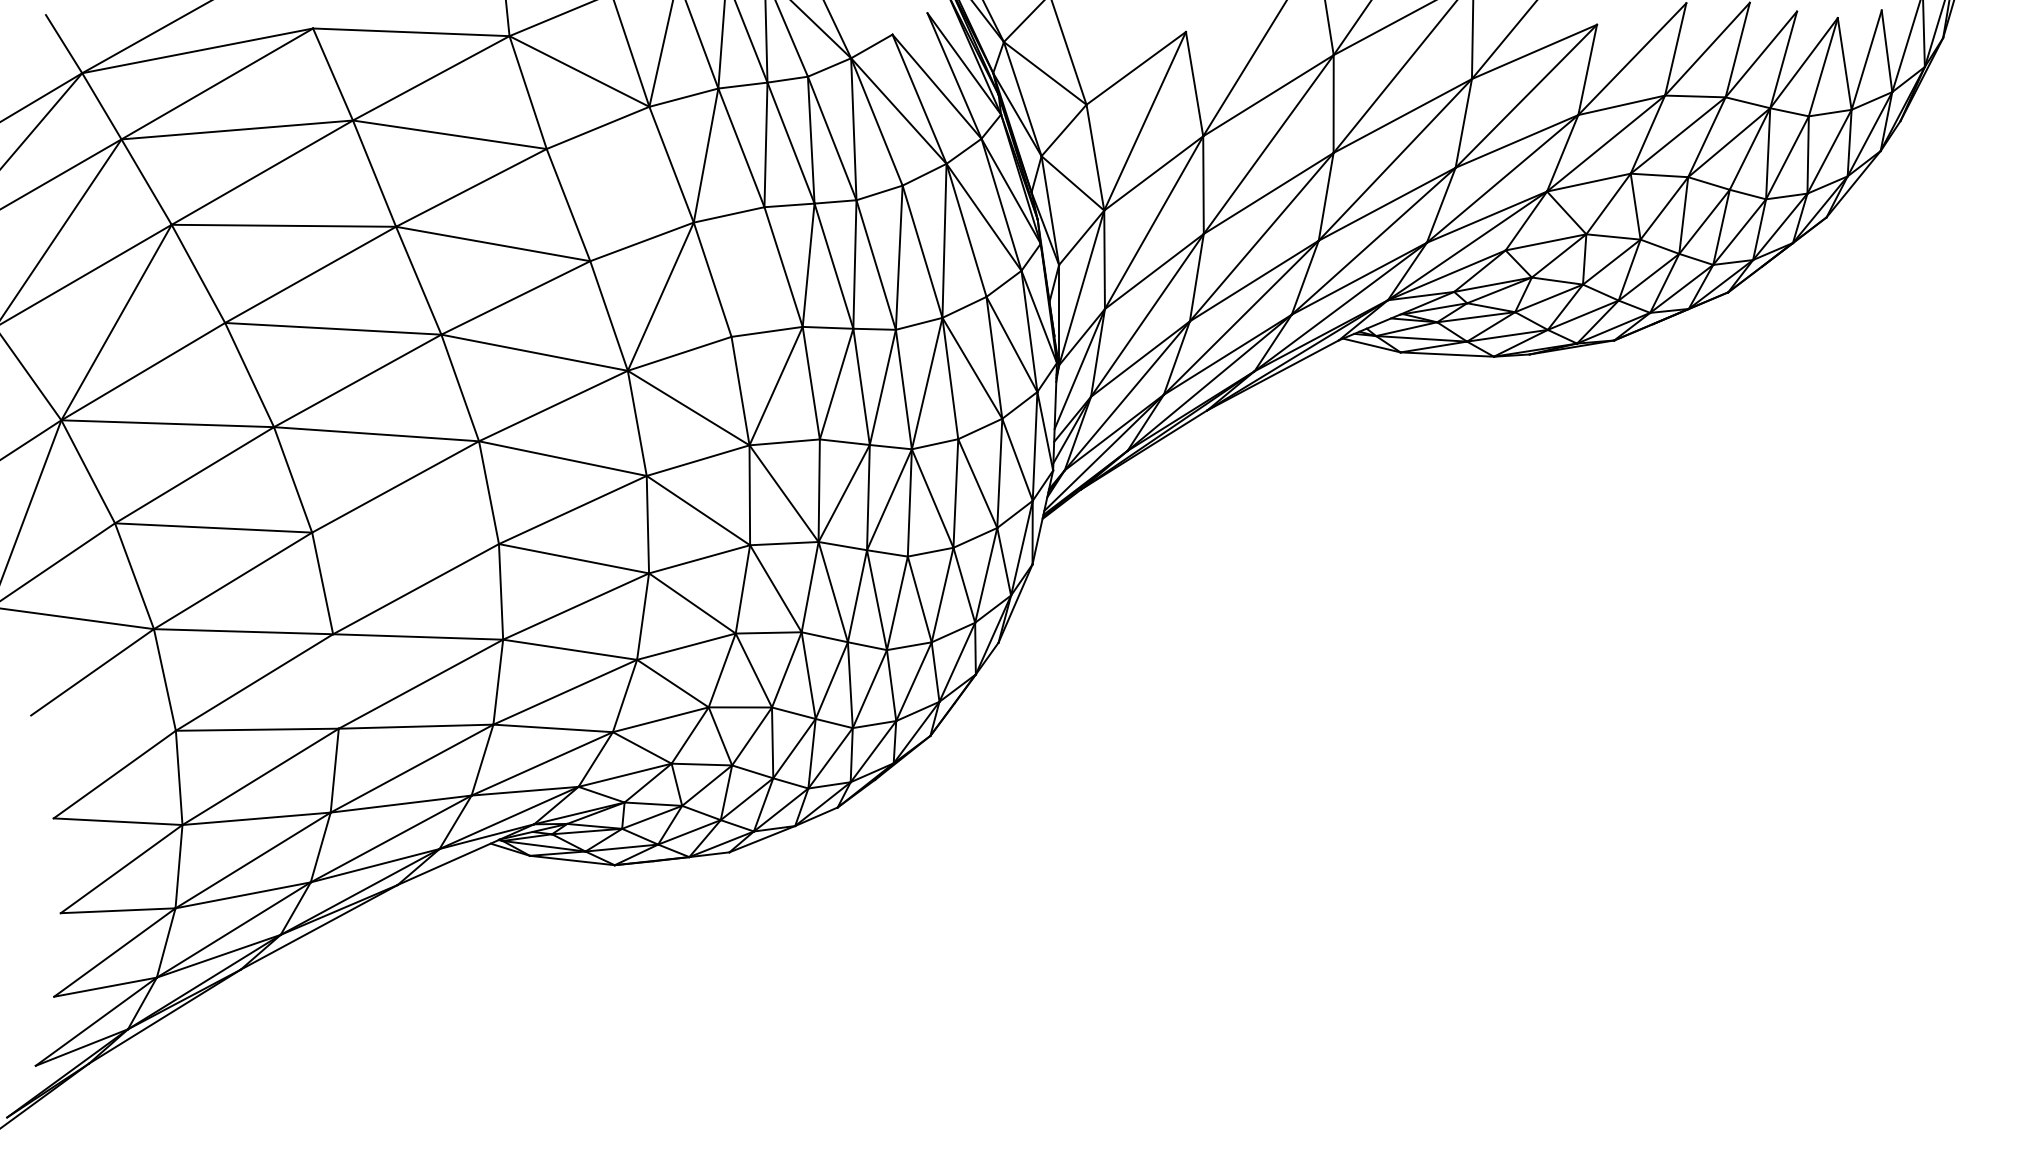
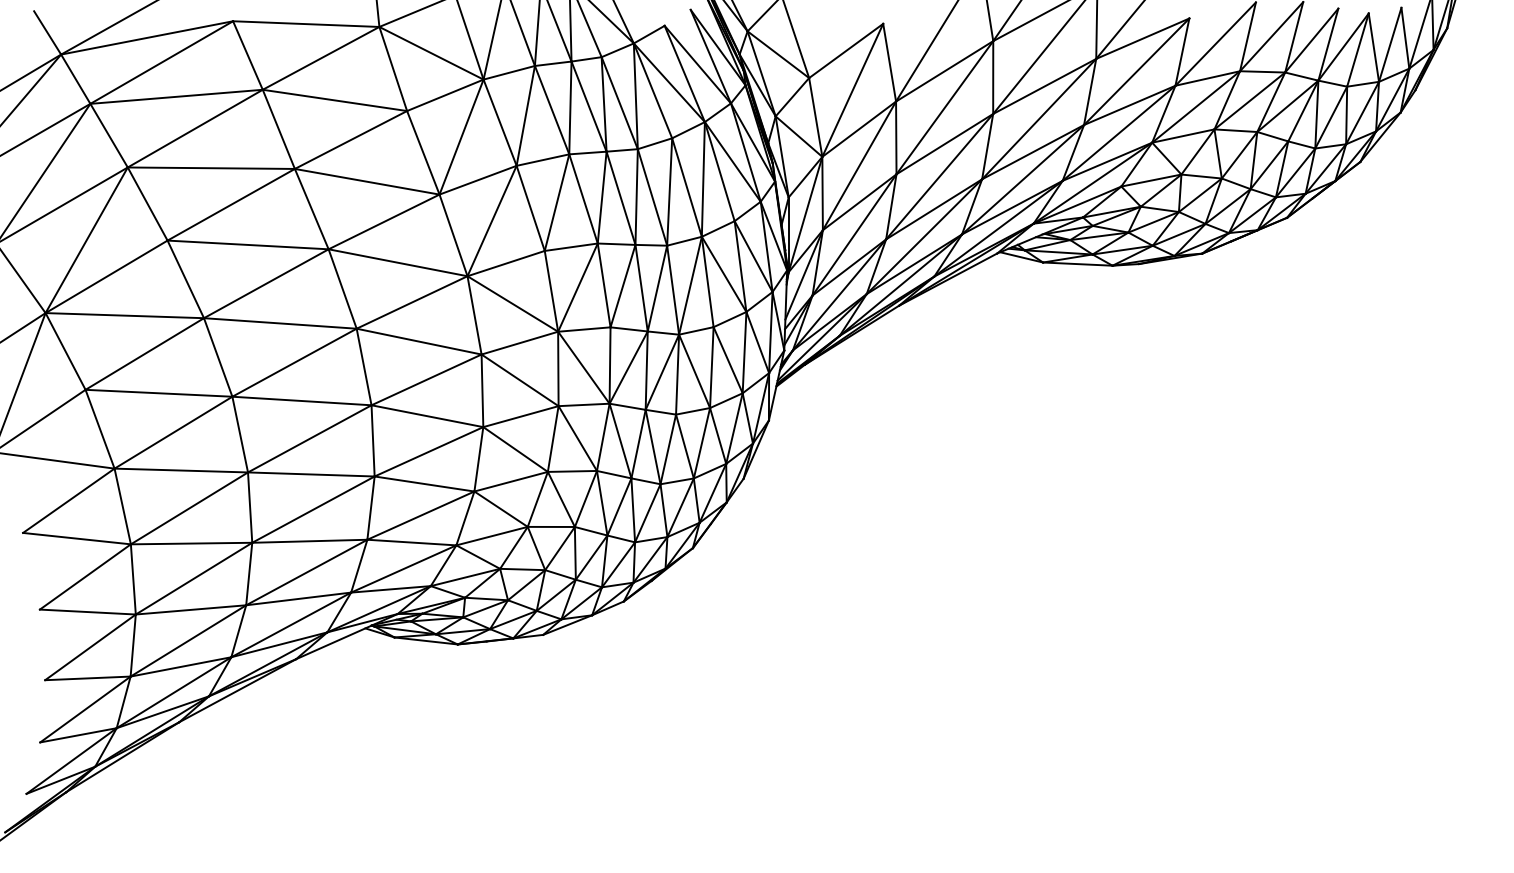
line: (619, 183) -> (461, 136), added
line: (747, 271) -> (556, 202), added
line: (404, 537) -> (301, 400), added
line: (336, 681) -> (250, 507), added
line: (102, 722) -> (76, 538), added

